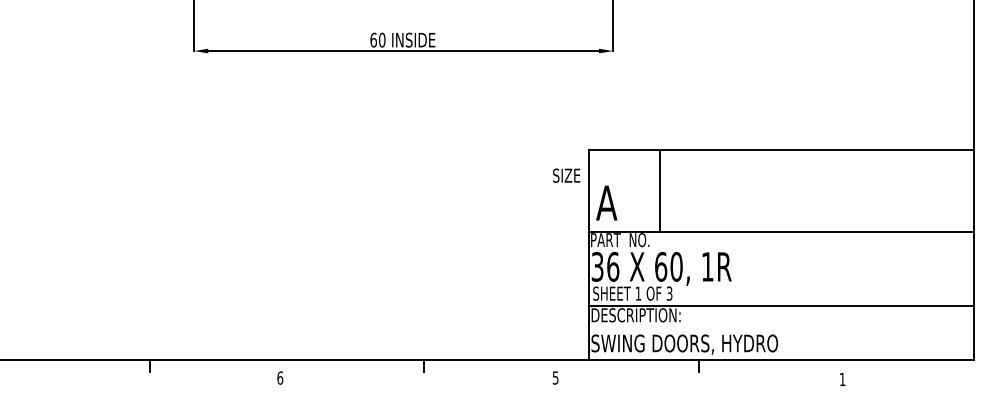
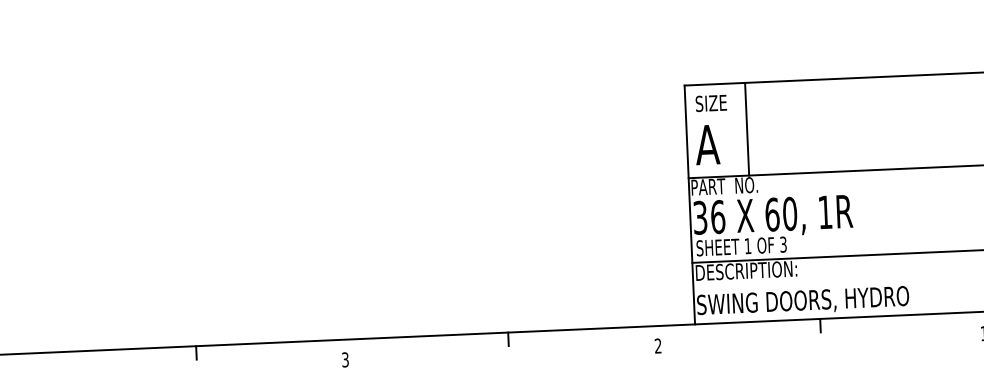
text: (566, 175) -> (711, 103), moved
line: (660, 190) -> (747, 128), moved
text: (280, 377) -> (345, 359), 6 -> 3
text: (555, 377) -> (658, 345), 5 -> 2

